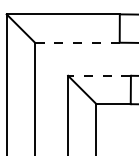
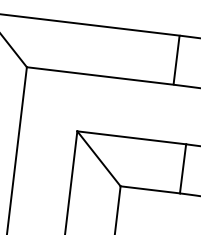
line: (77, 42) -> (100, 75), dashed -> solid
line: (99, 75) -> (131, 137), dashed -> solid

